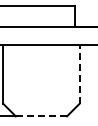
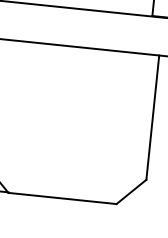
line: (79, 73) -> (152, 116), dashed -> solid
line: (41, 116) -> (62, 198), dashed -> solid

